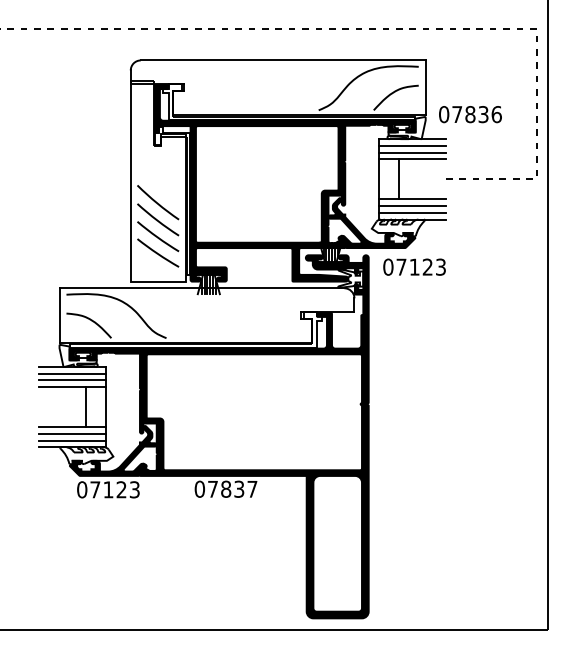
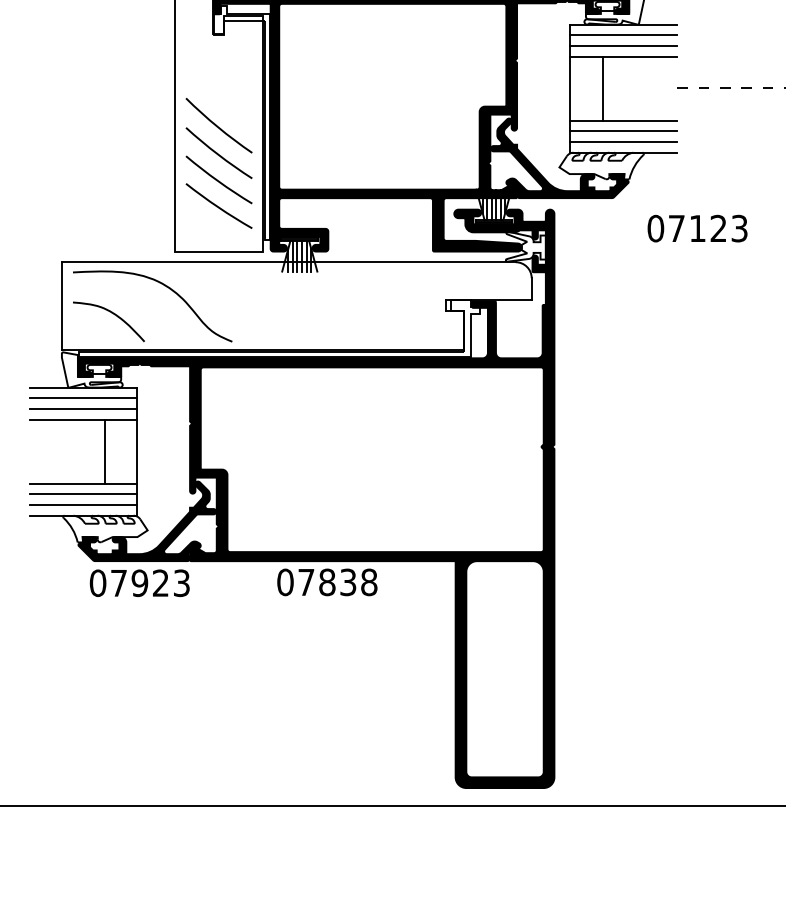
text: (414, 266) -> (697, 227), moved
text: (252, 488) -> (369, 581), 07837 -> 07838
text: (108, 489) -> (139, 582), 07123 -> 07923

